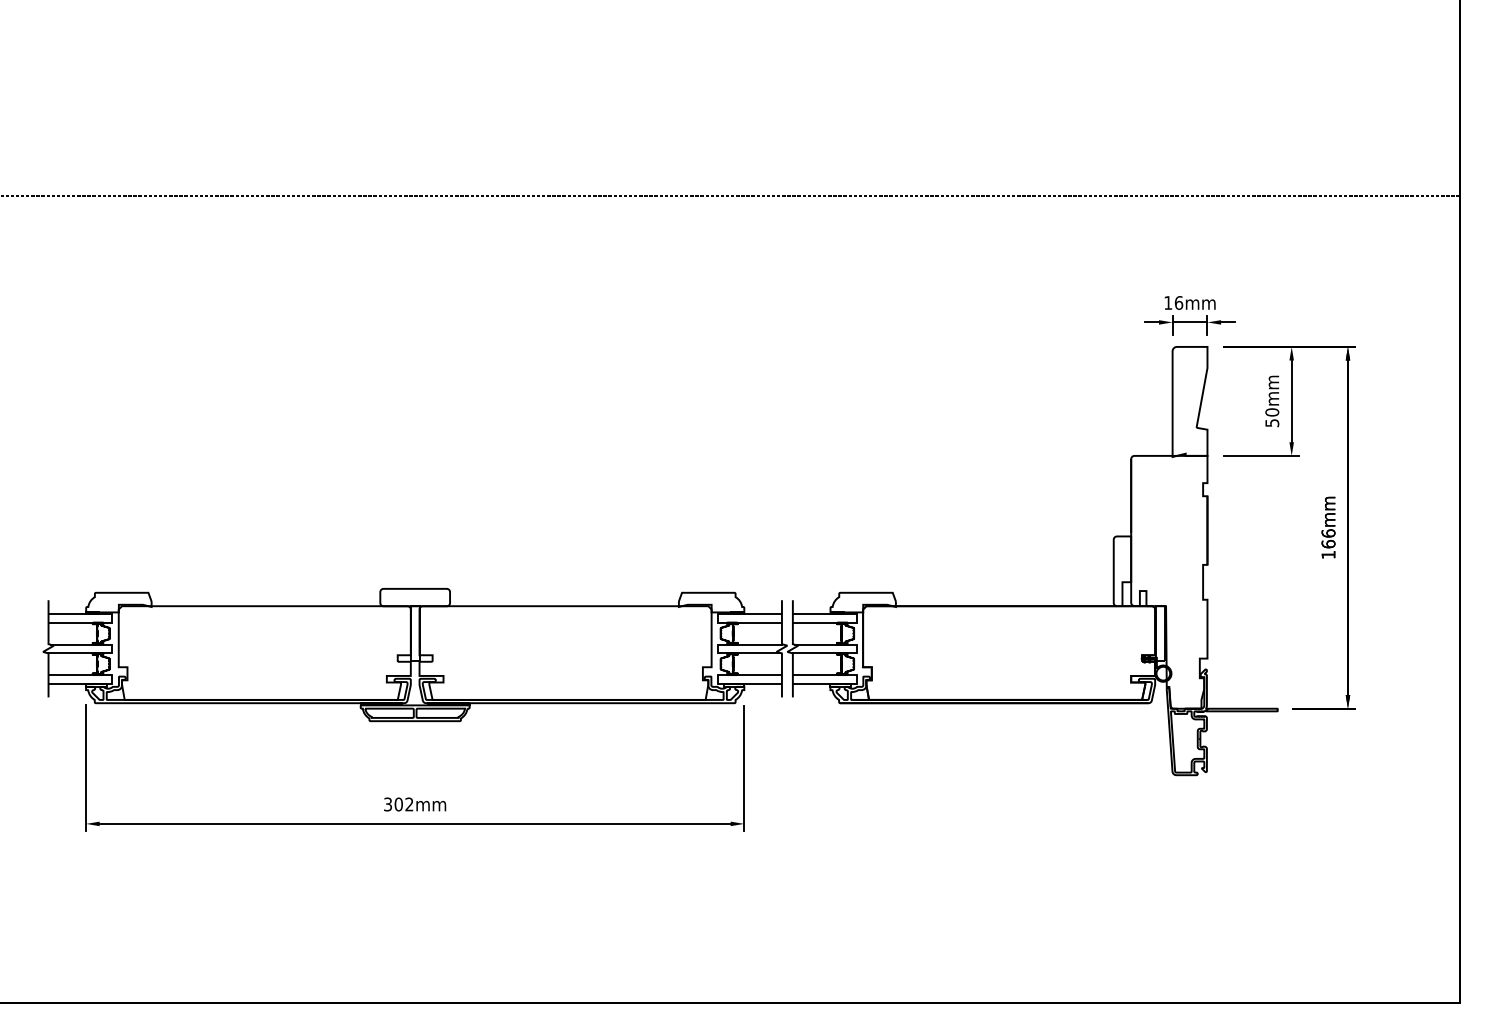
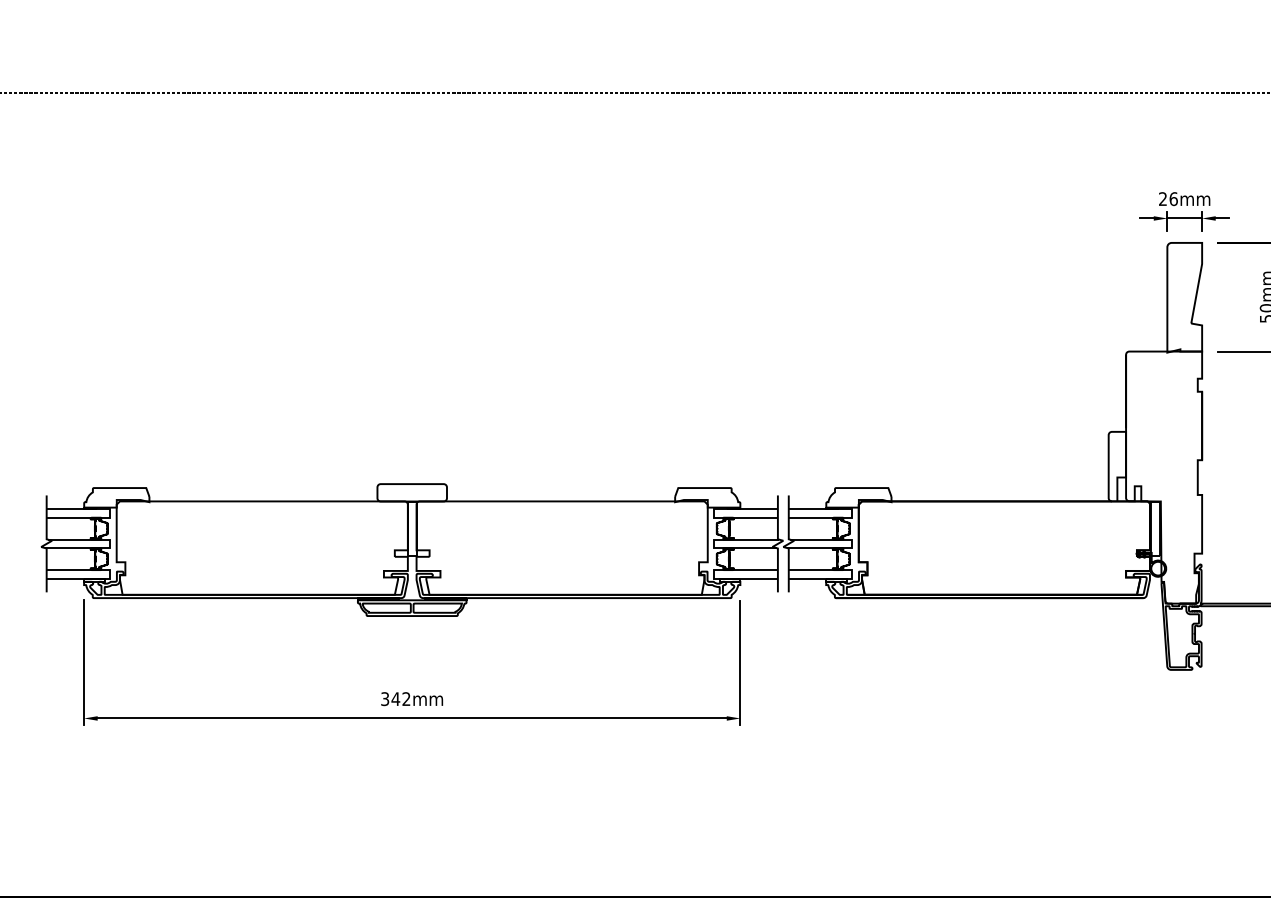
text: (1168, 302) -> (1163, 198), 16mm -> 26mm
text: (398, 804) -> (395, 699), 302mm -> 342mm

